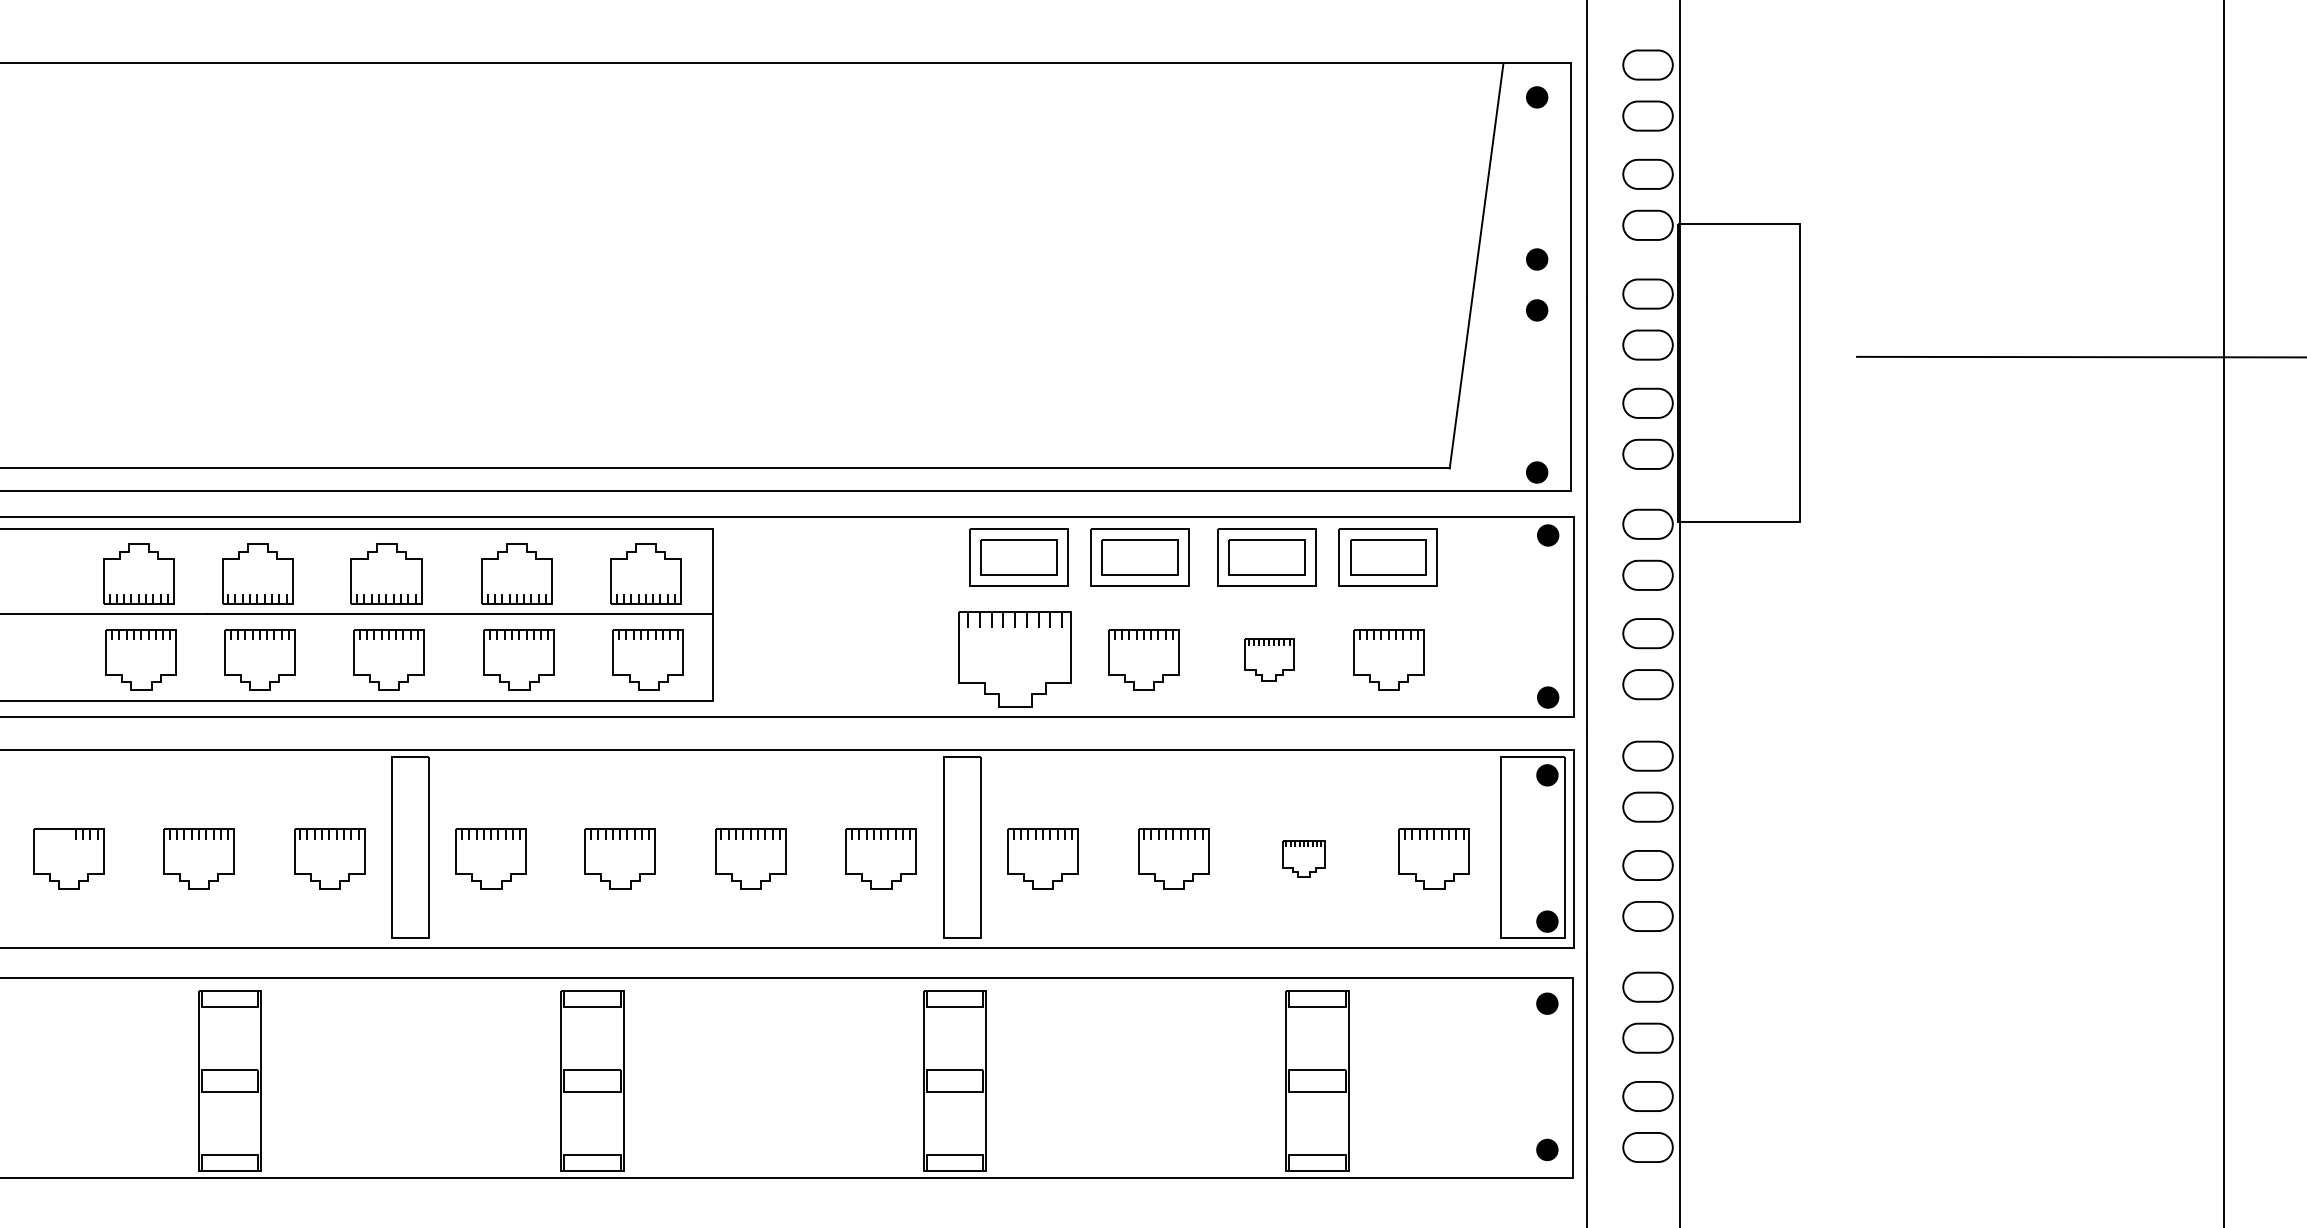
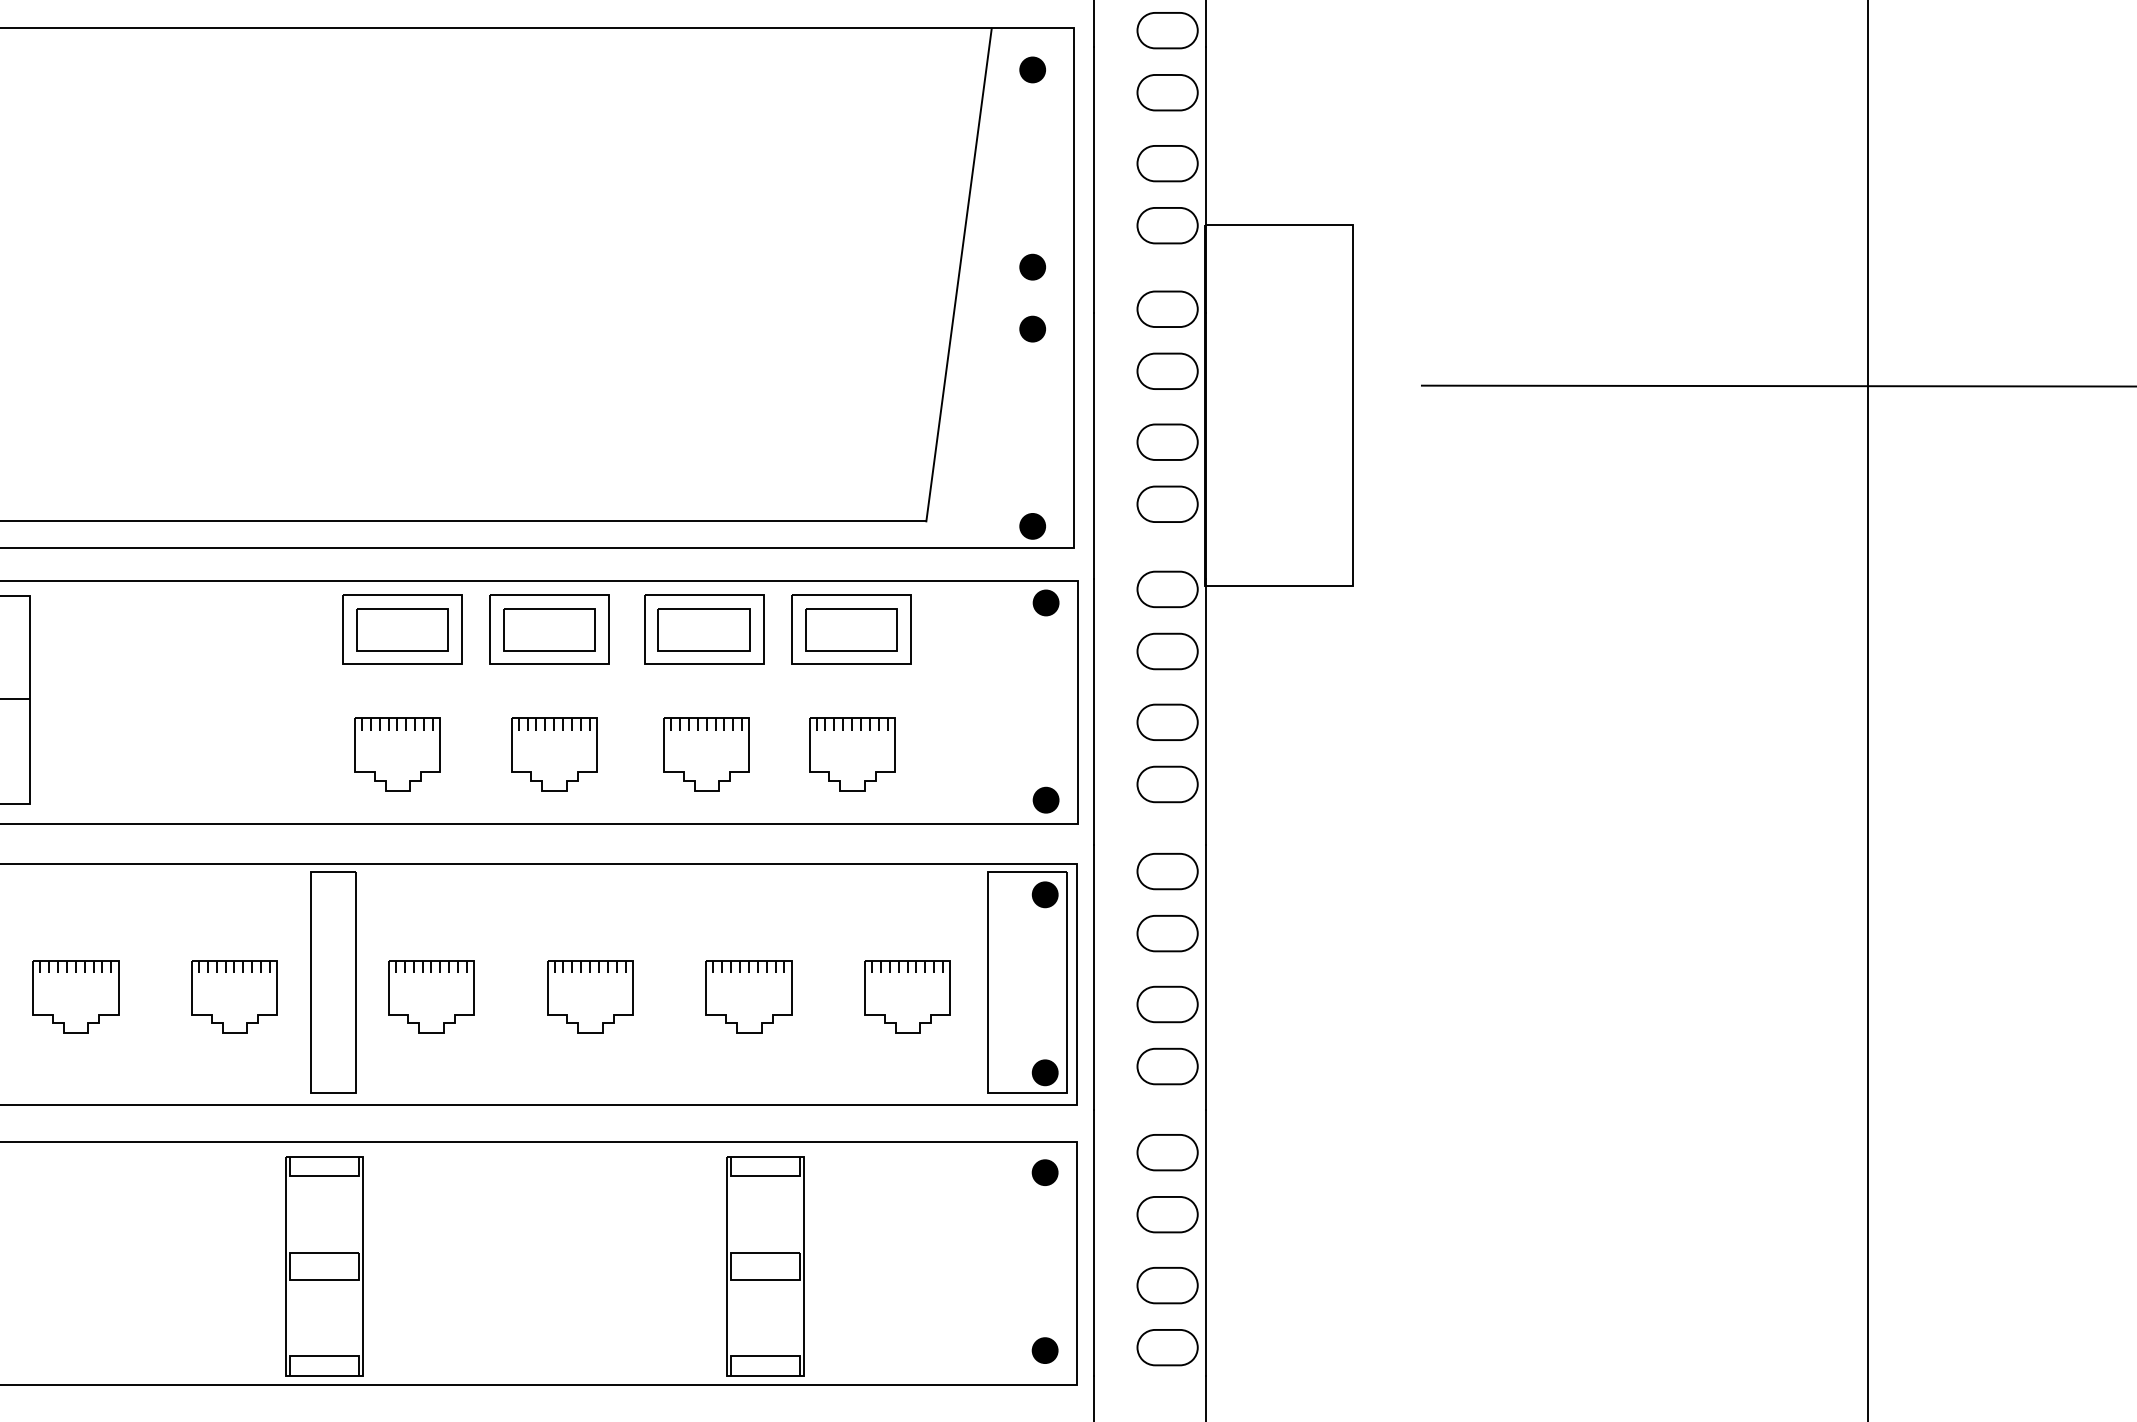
part: (1014, 659) -> (396, 753), size x0.62
part: (1268, 659) -> (705, 753), size x1.43
part: (1303, 858) -> (748, 995), size x1.67

